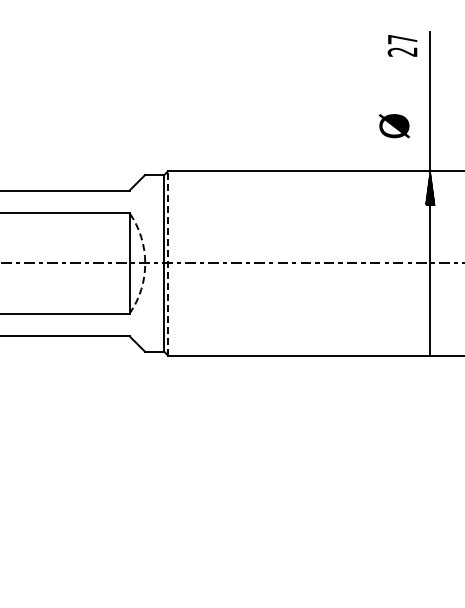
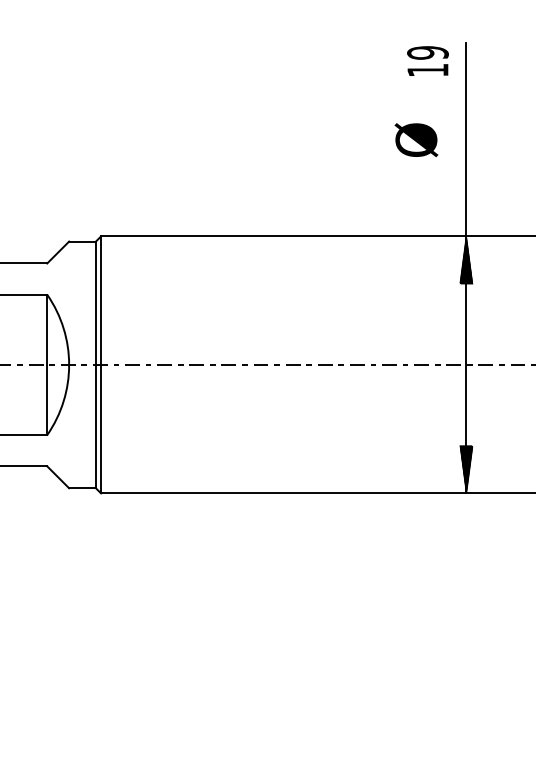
text: (402, 45) -> (427, 61), 27 -> 19
text: (393, 126) -> (415, 140), moved
line: (168, 262) -> (101, 363), dashed -> solid
arc: (145, 263) -> (69, 365), dashed -> solid
hatch: (429, 338) -> (465, 469), added

